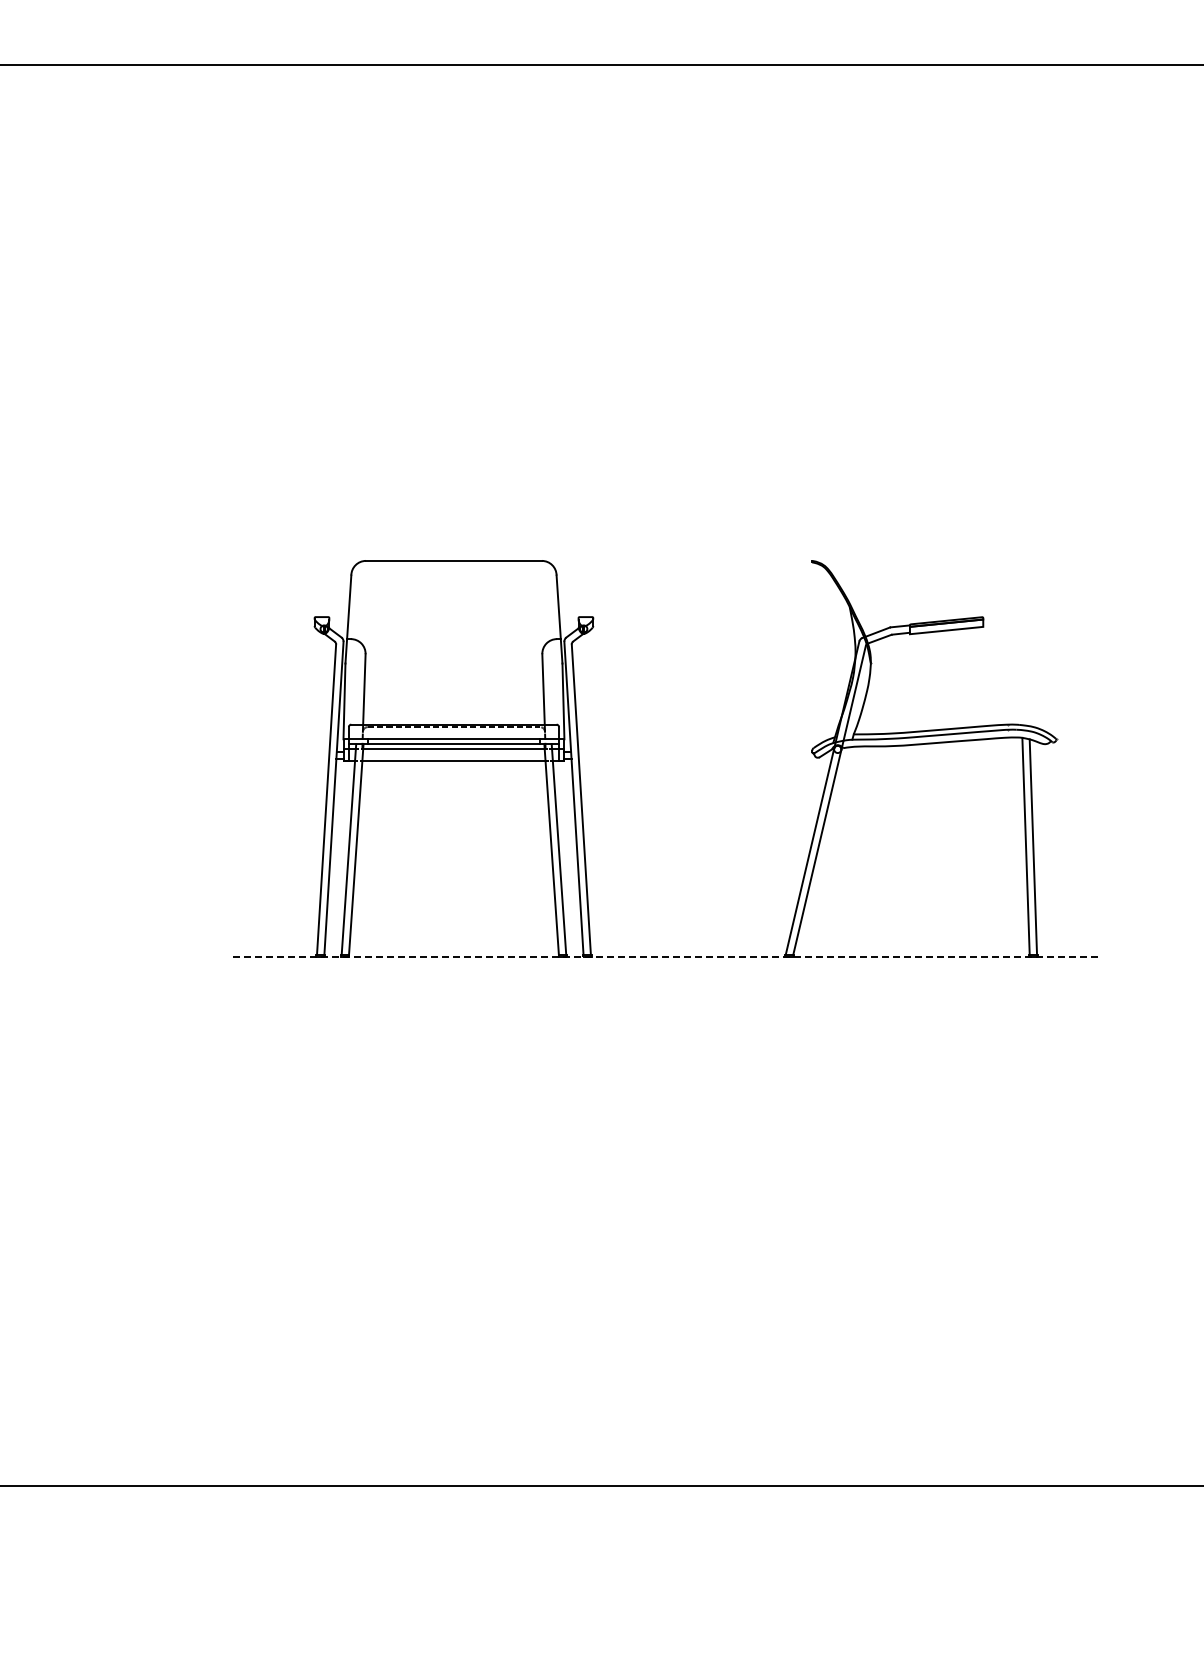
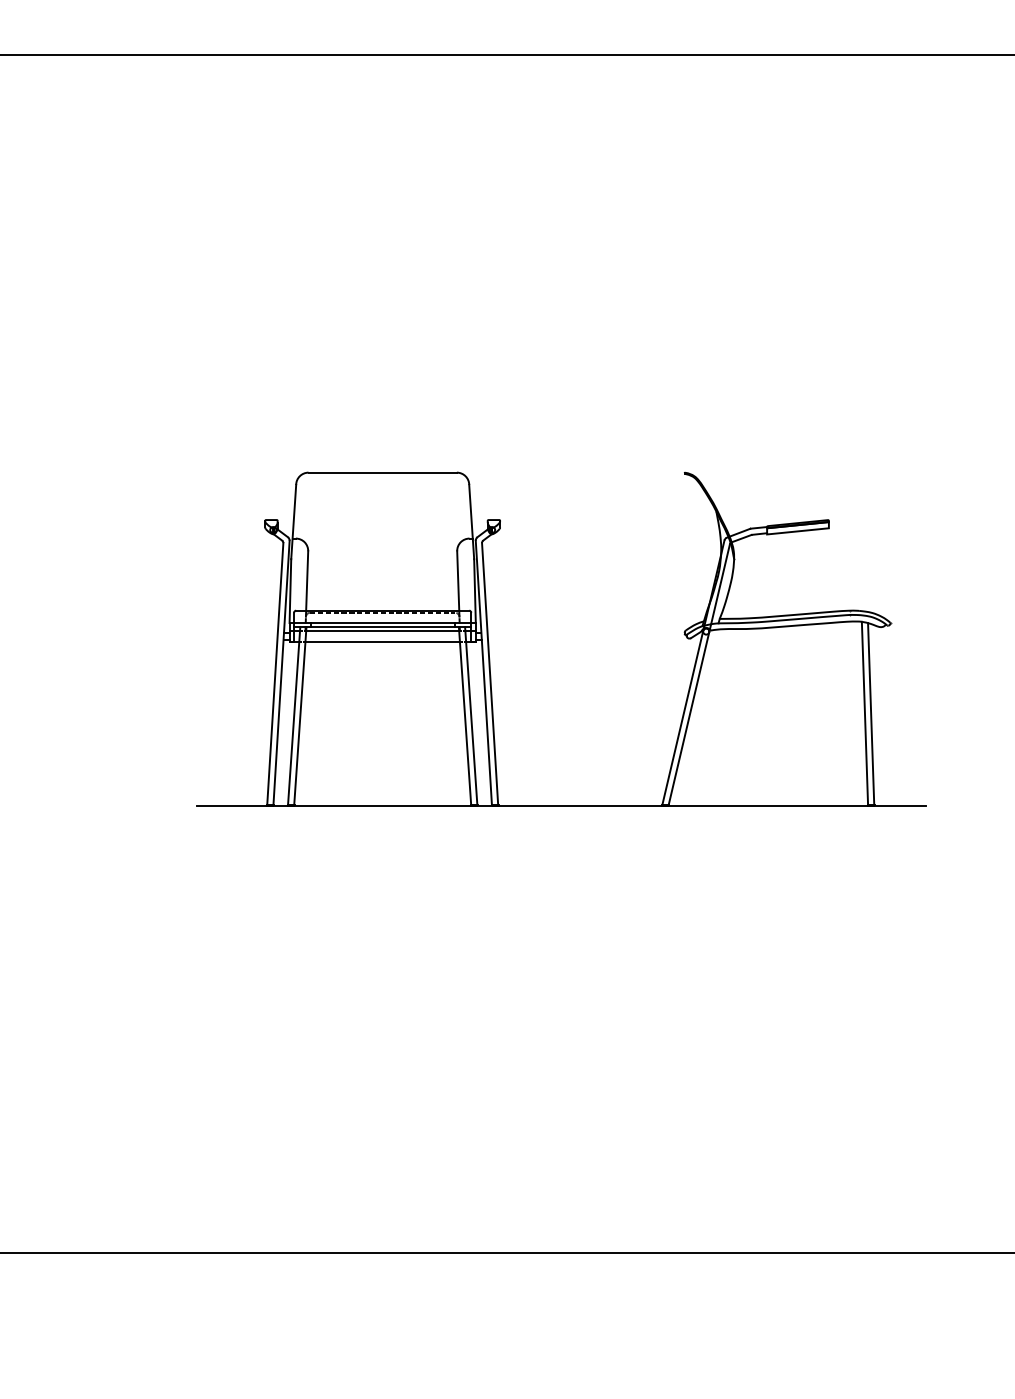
line: (665, 956) -> (561, 806), dashed -> solid

